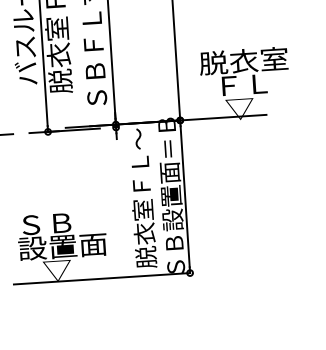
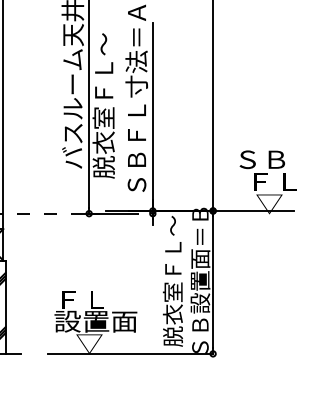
text: (243, 61) -> (275, 159), 脱衣室 -> ＳＢ
text: (46, 223) -> (82, 299), ＳＢ -> ＦＬ

